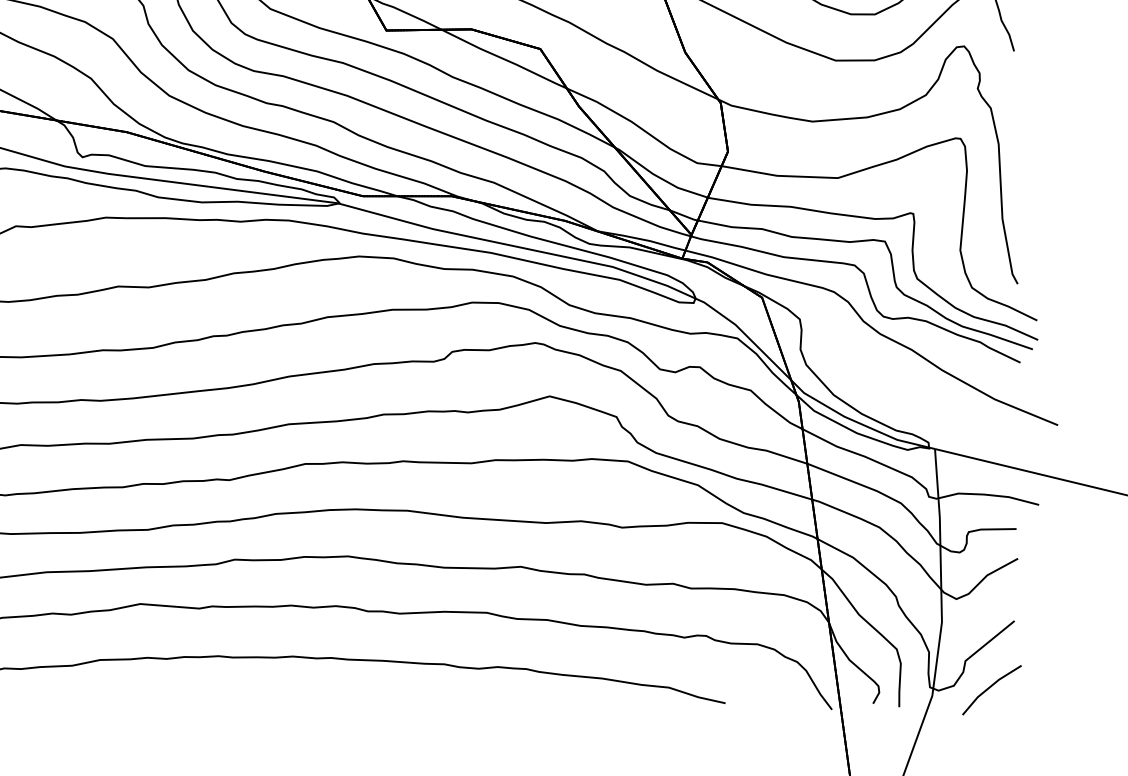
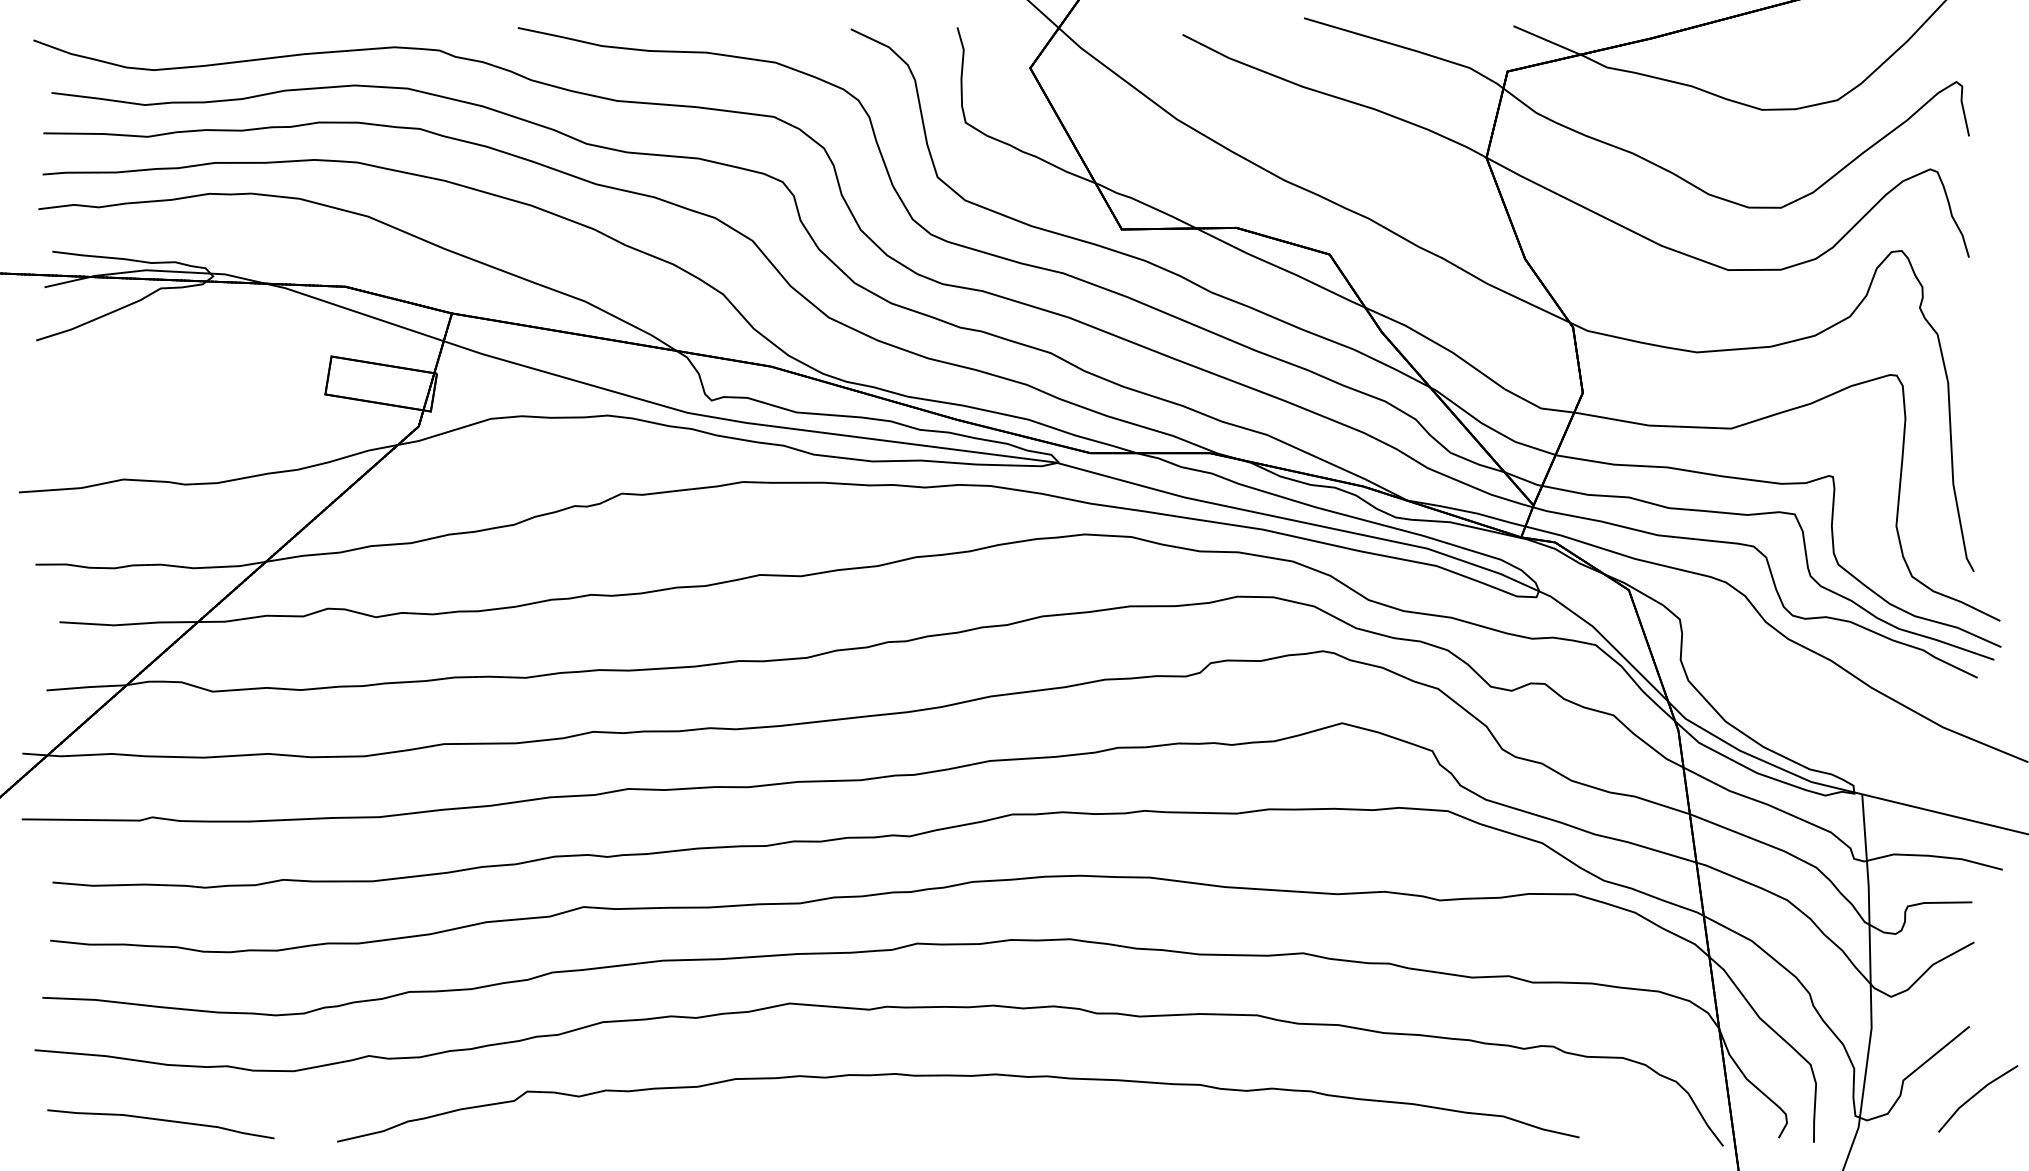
line: (990, 687) -> (1976, 1095), moved

